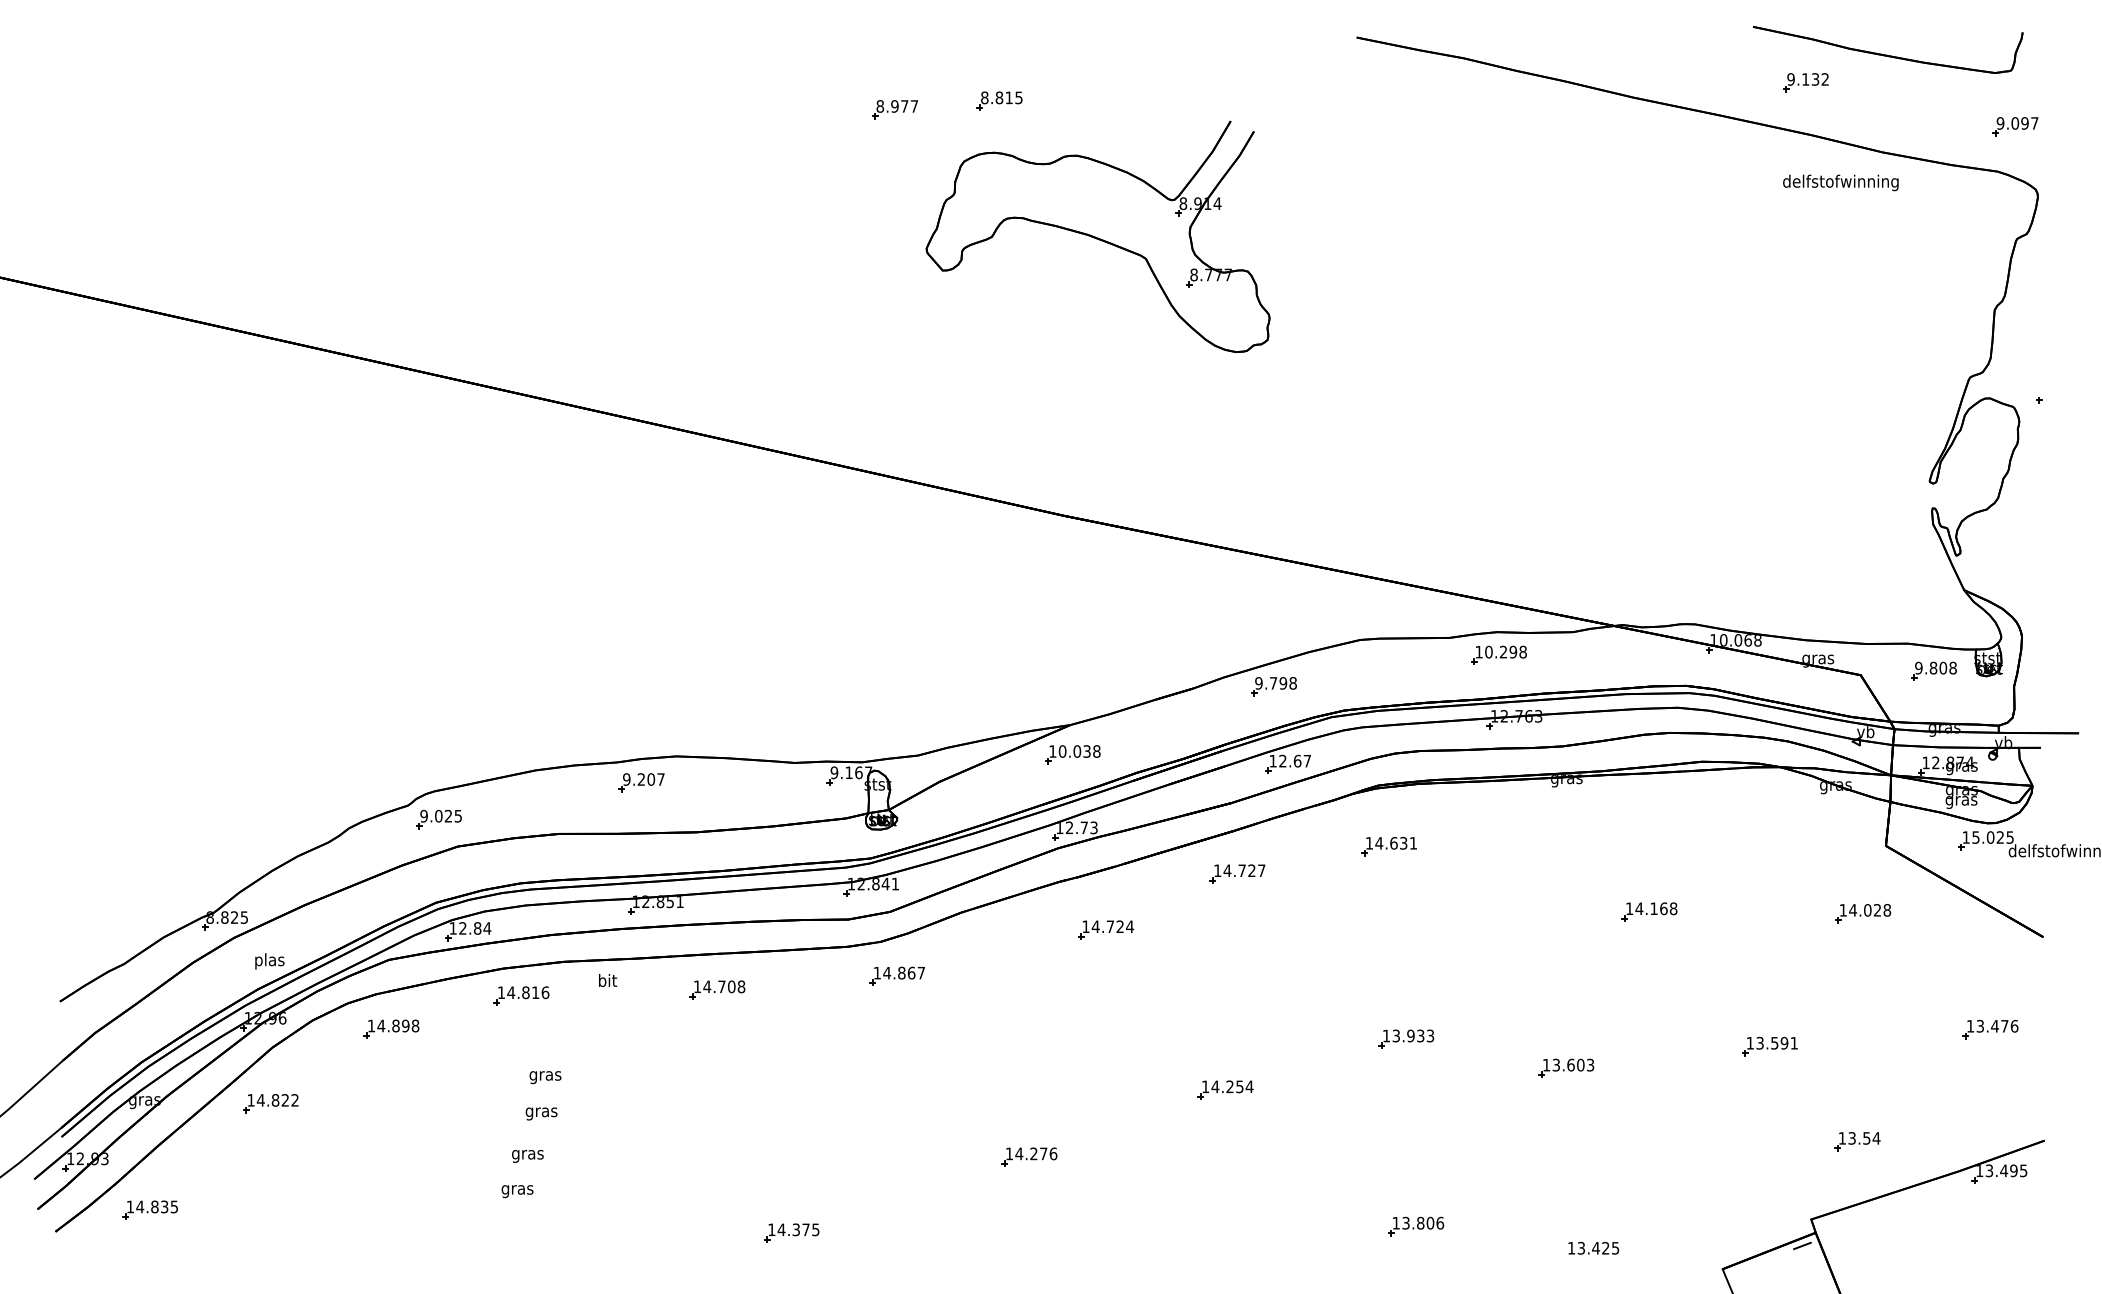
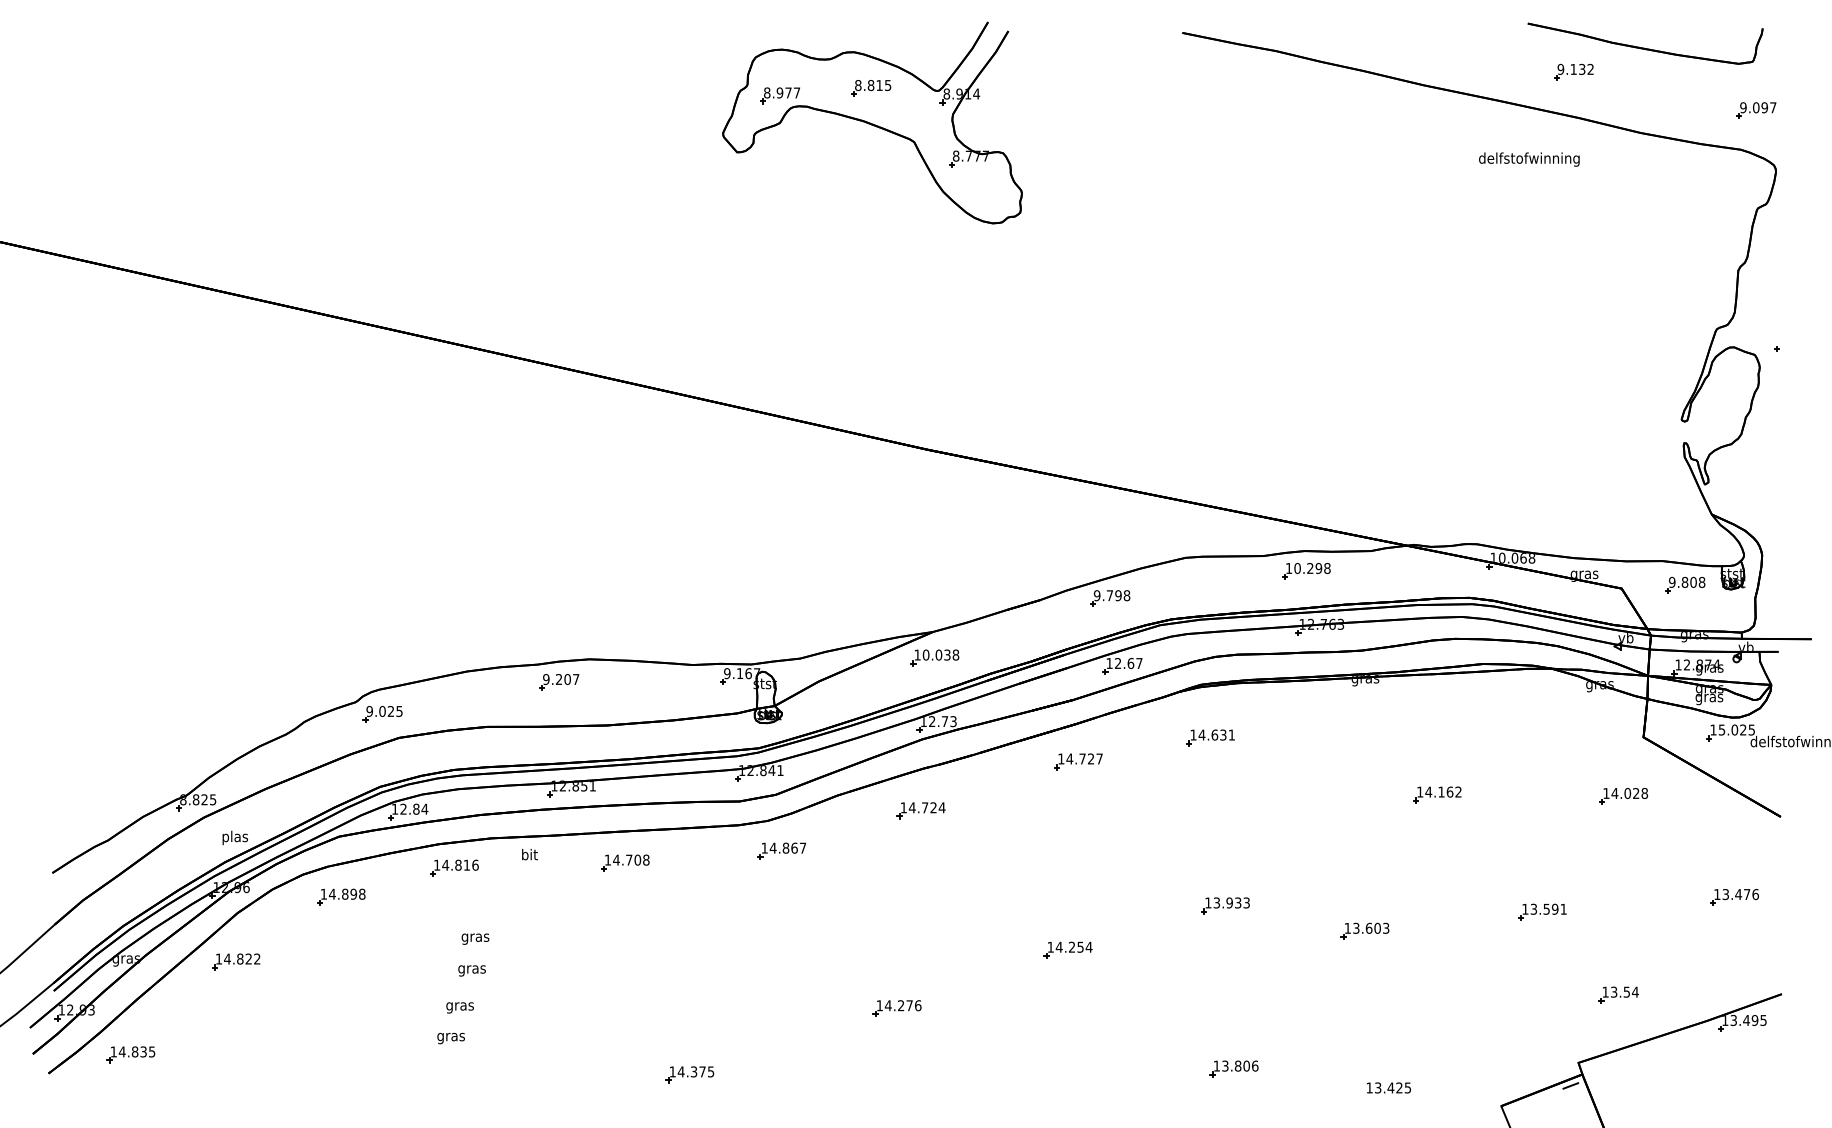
text: (1840, 182) -> (1529, 159), moved
part: (1097, 236) -> (871, 122), moved
text: (1673, 908) -> (1458, 791), 14.168 -> 14.162
part: (1105, 929) -> (920, 810), moved

